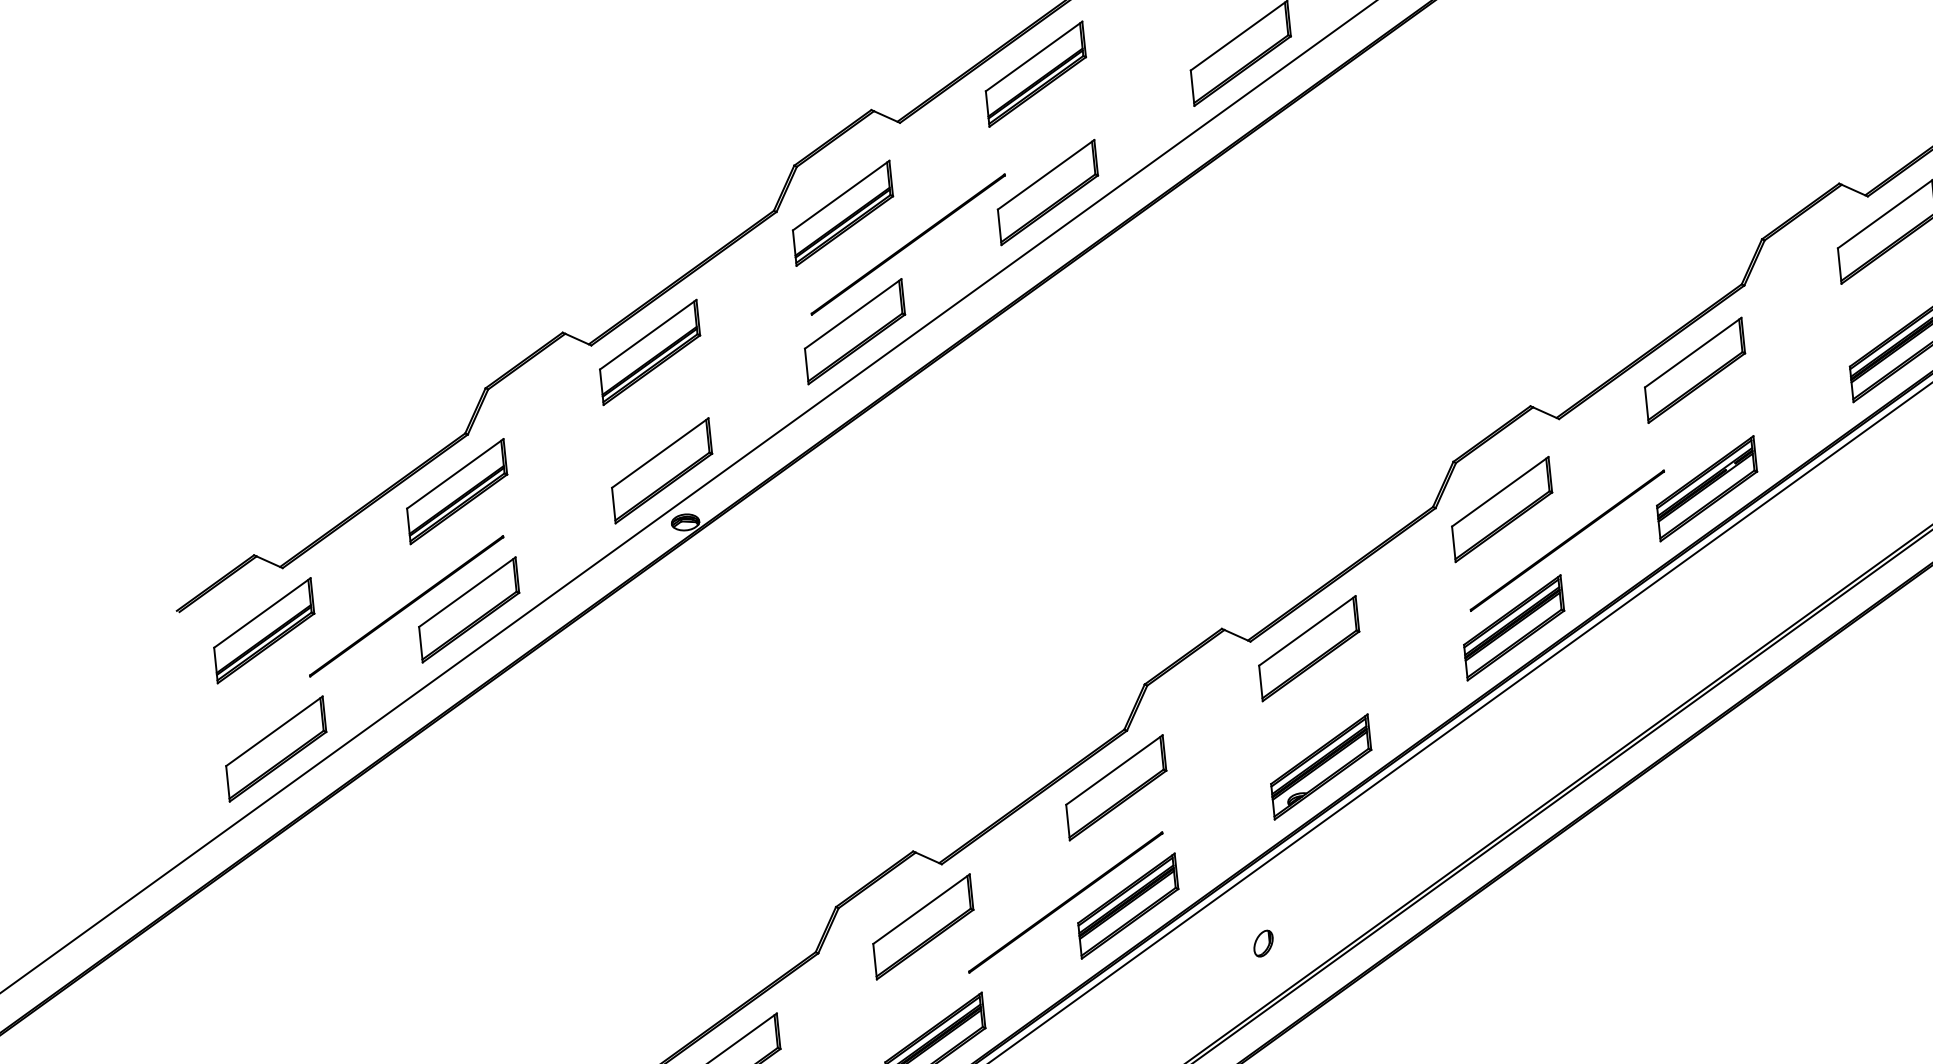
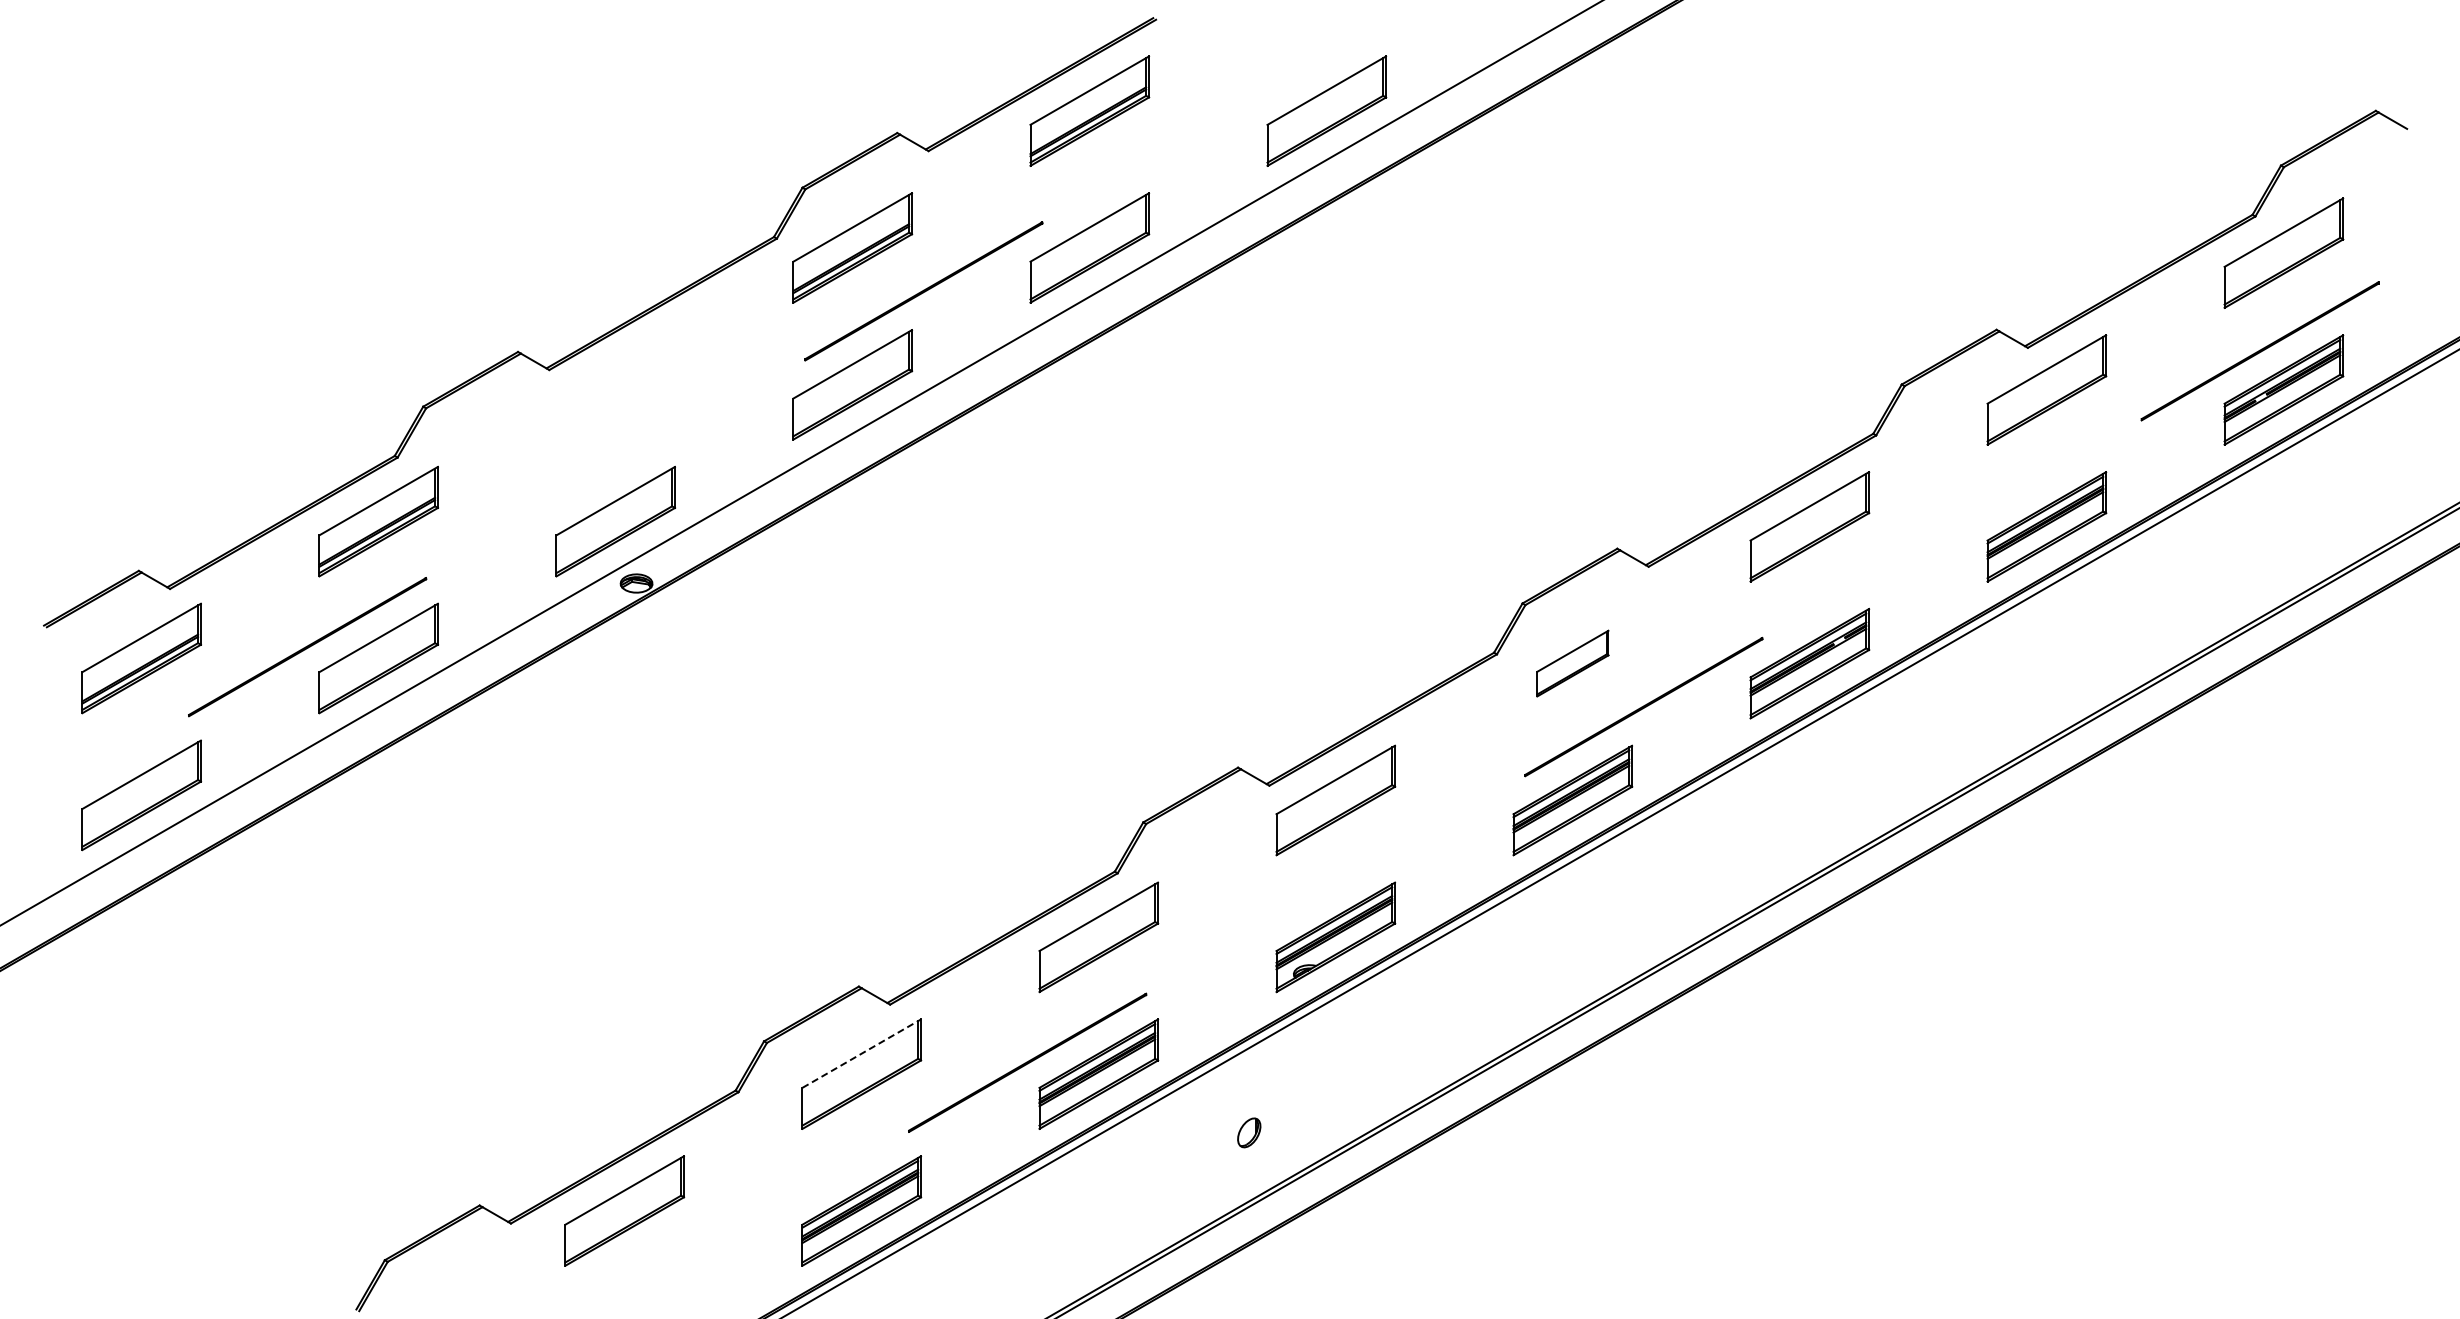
part: (649, 352) -> (615, 384), removed
part: (1501, 509) -> (1572, 663), size x0.6
line: (922, 908) -> (862, 1053), solid -> dashed

